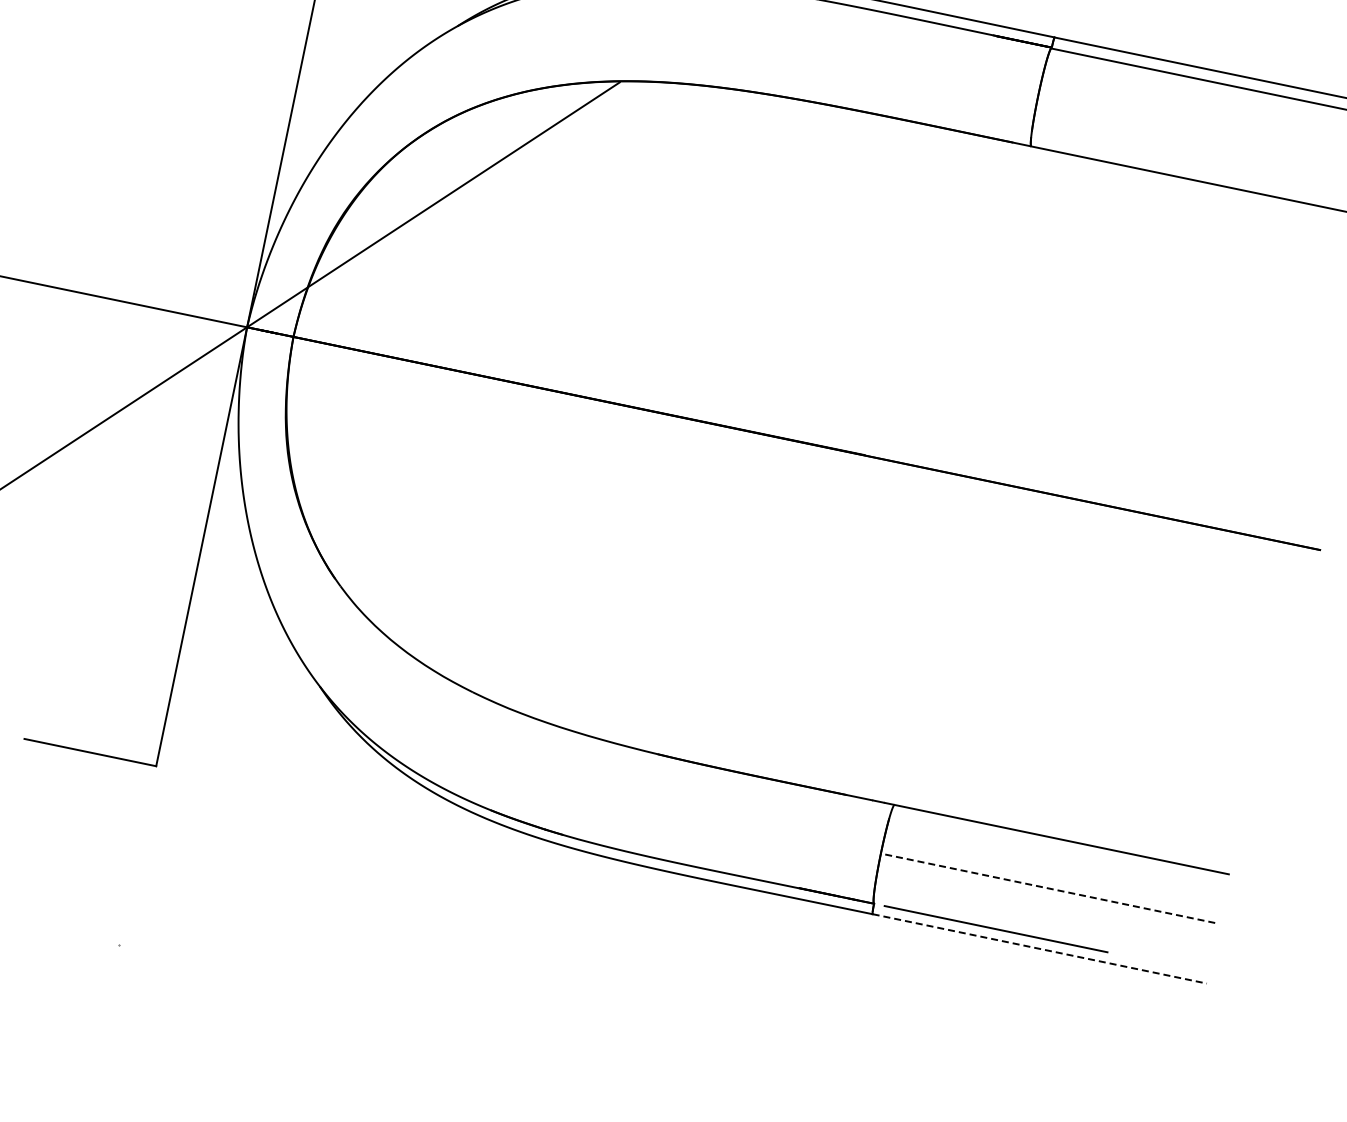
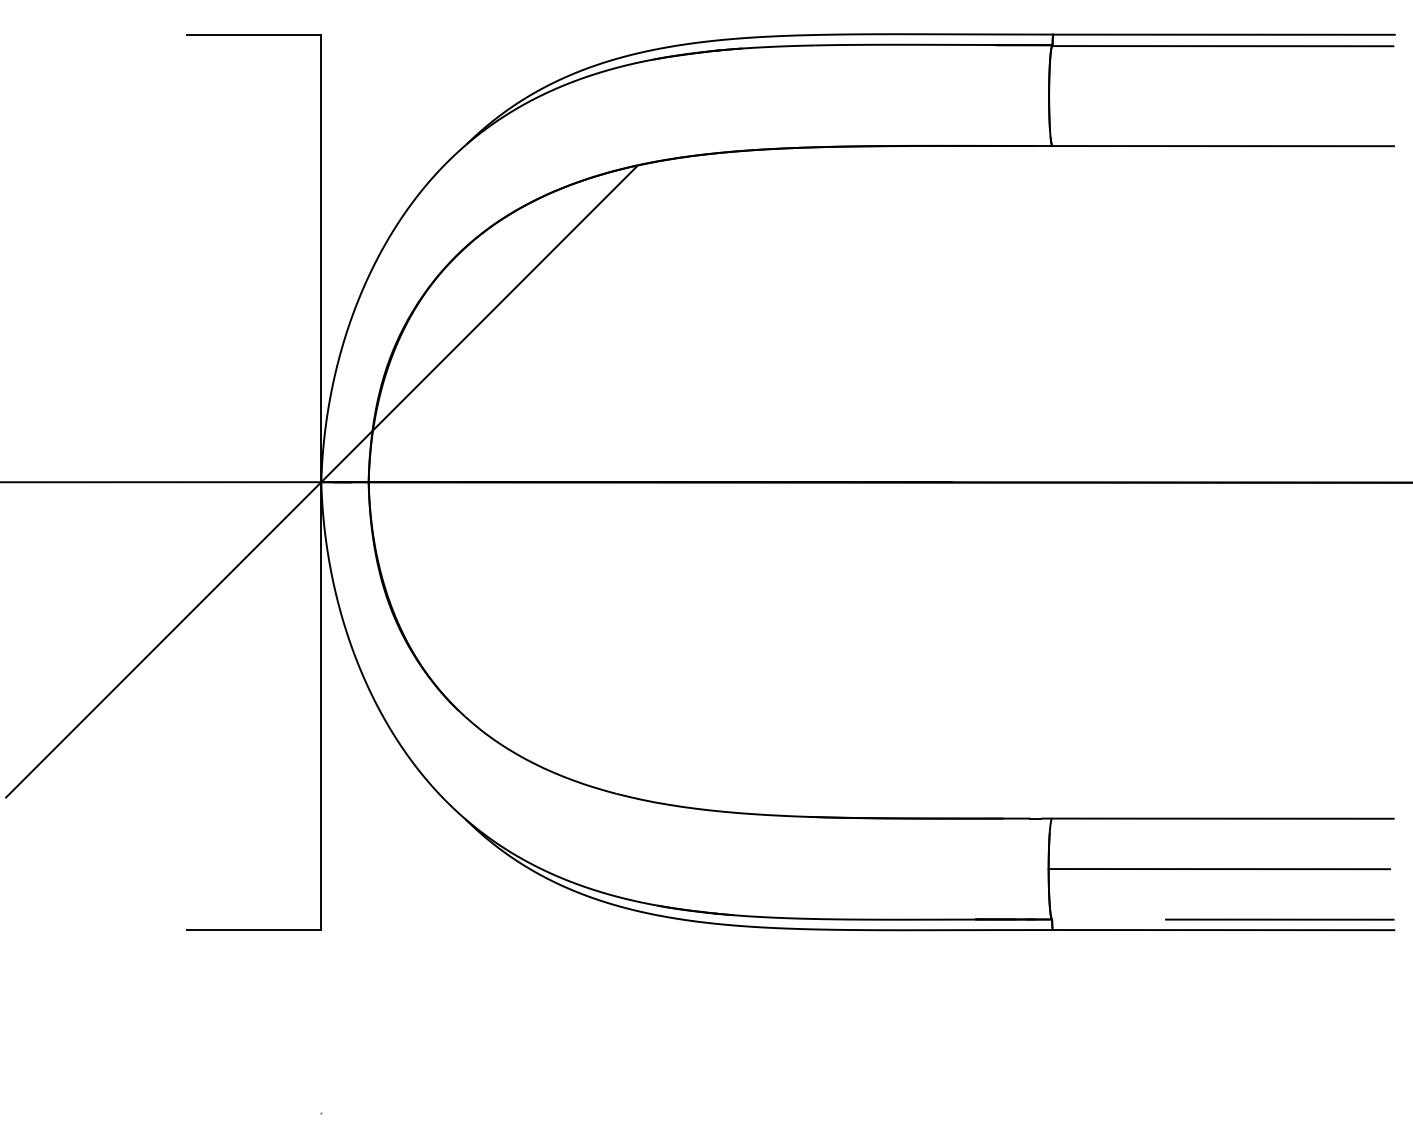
line: (1048, 888) -> (1219, 869), dashed -> solid
line: (995, 928) -> (1279, 919), moved
line: (1039, 949) -> (1223, 930), dashed -> solid

